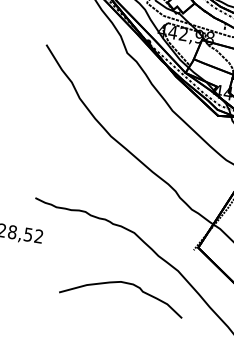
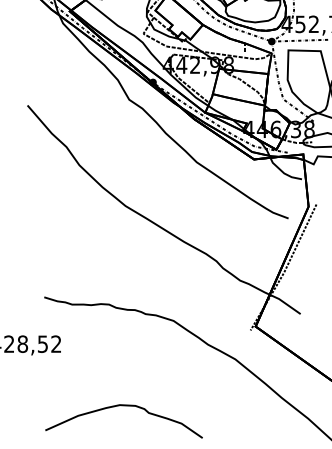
curve: (123, 283) -> (123, 406), moved

